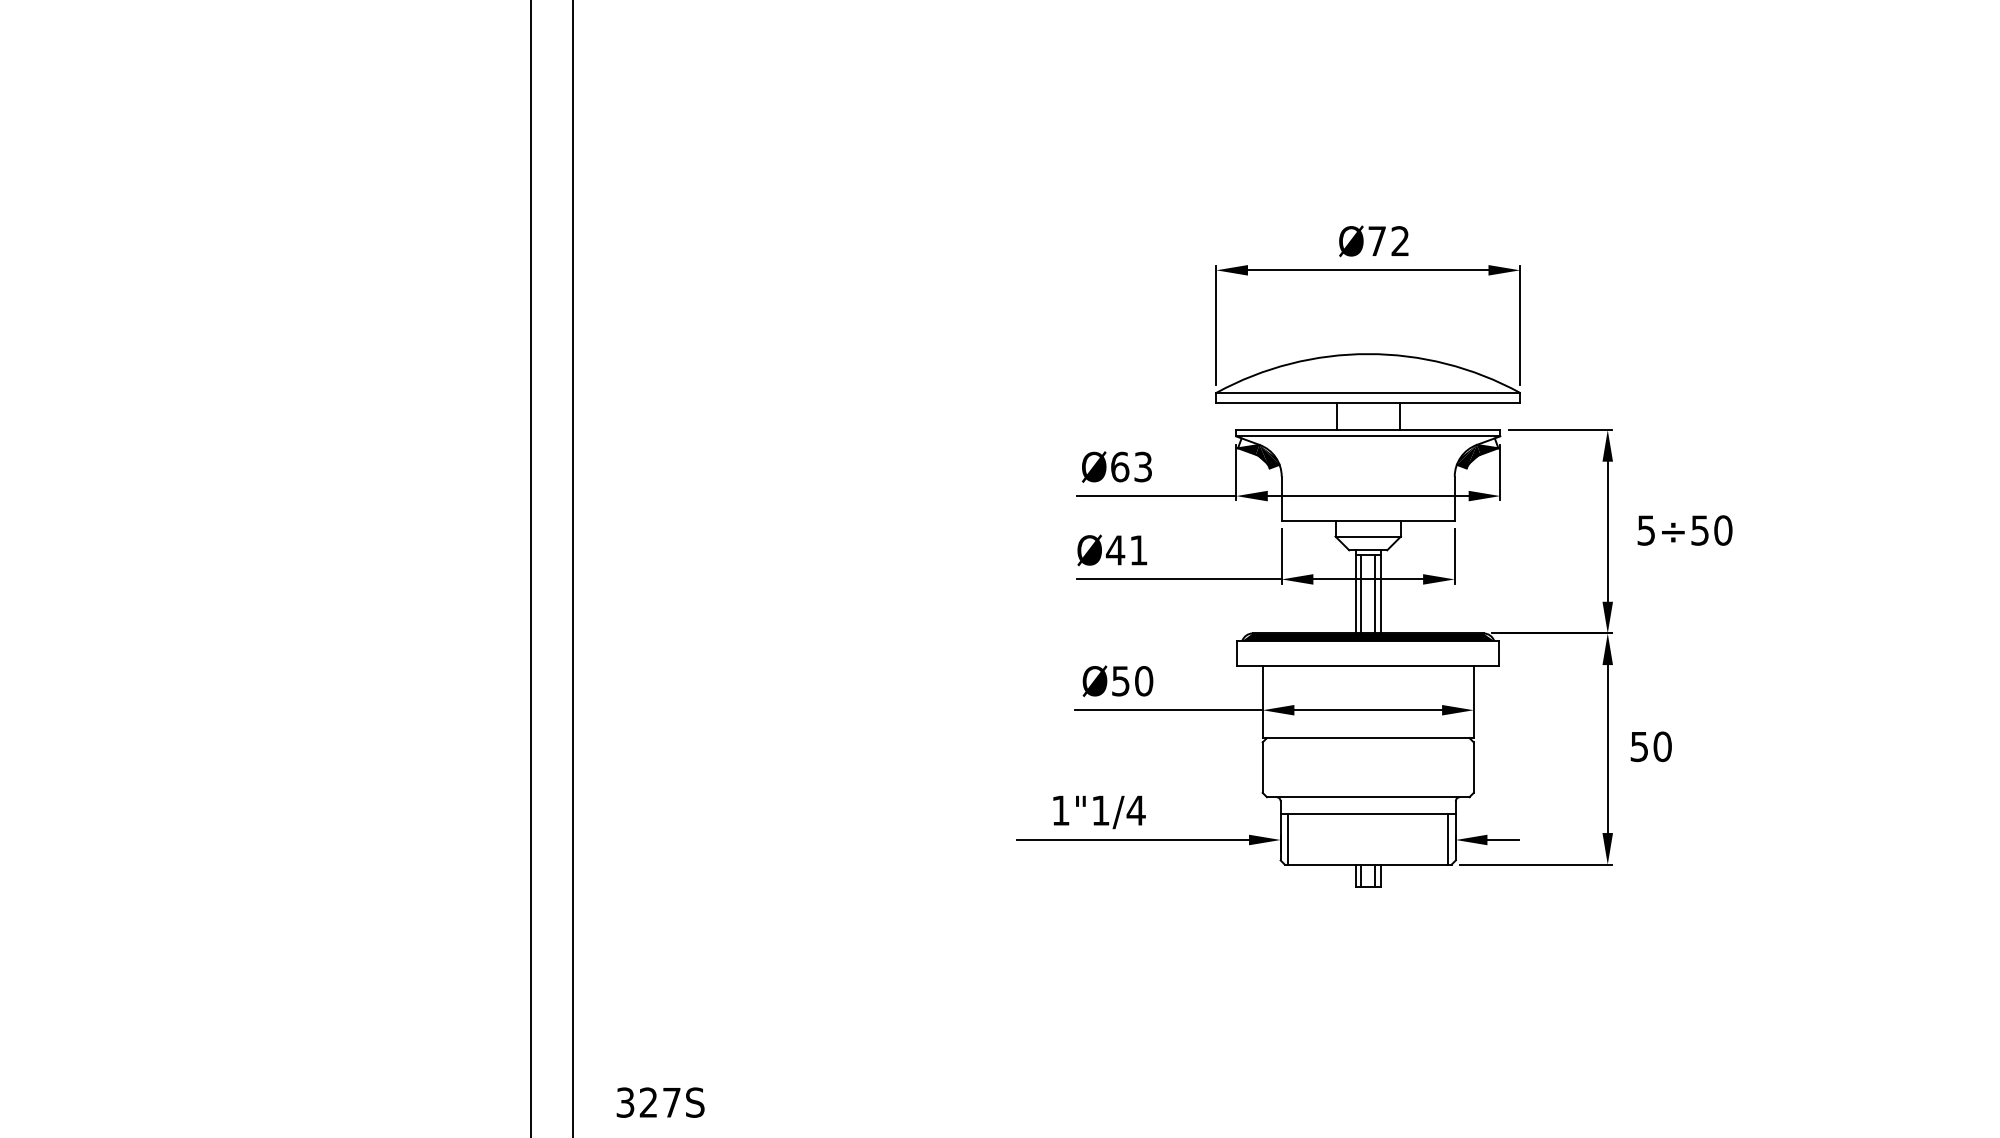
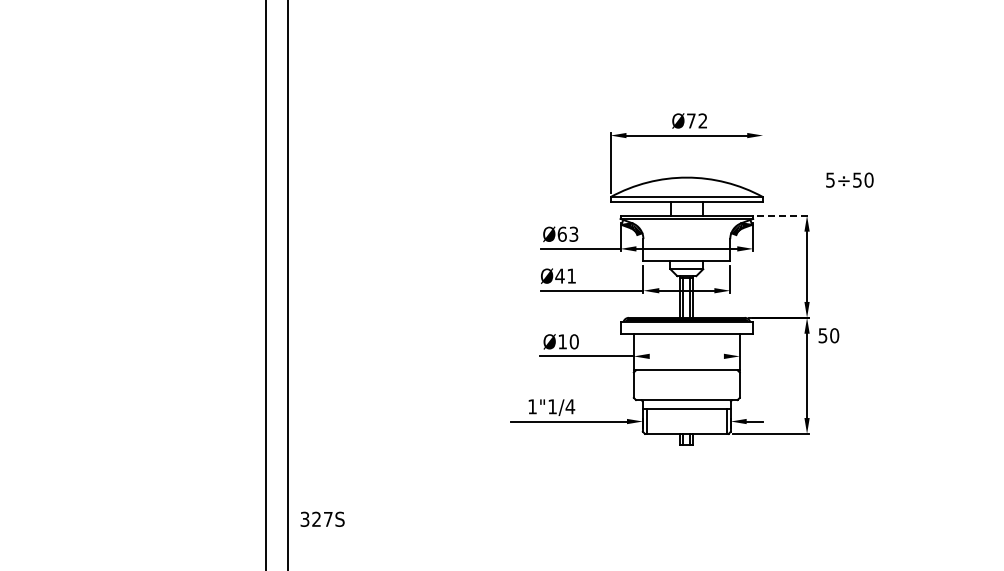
line: (1520, 323) -> (763, 162), removed
line: (1560, 429) -> (783, 215), solid -> dashed
text: (1684, 529) -> (849, 179), moved
text: (1120, 680) -> (562, 341), Ø50 -> Ø10
line: (1367, 710) -> (686, 356), removed
text: (1650, 746) -> (828, 335), moved
text: (660, 1100) -> (322, 518), moved

